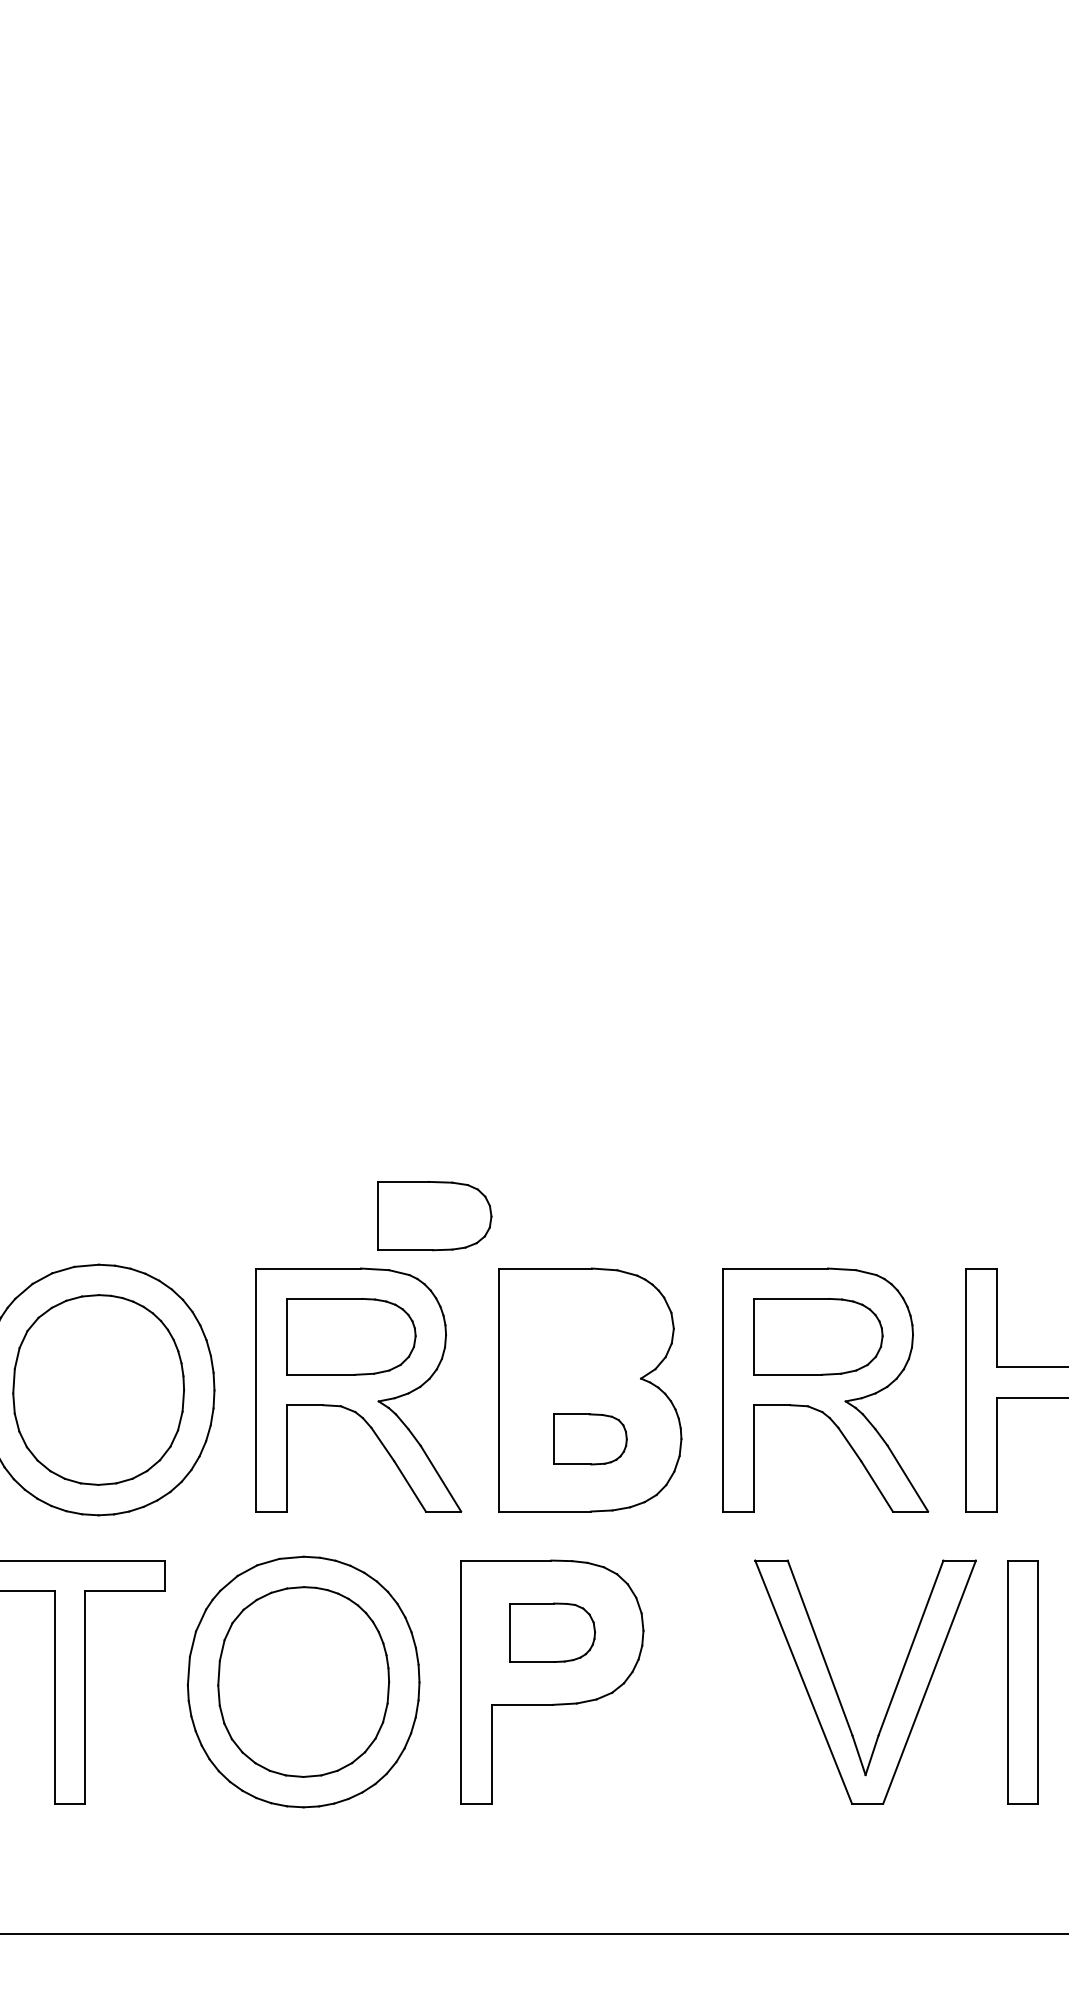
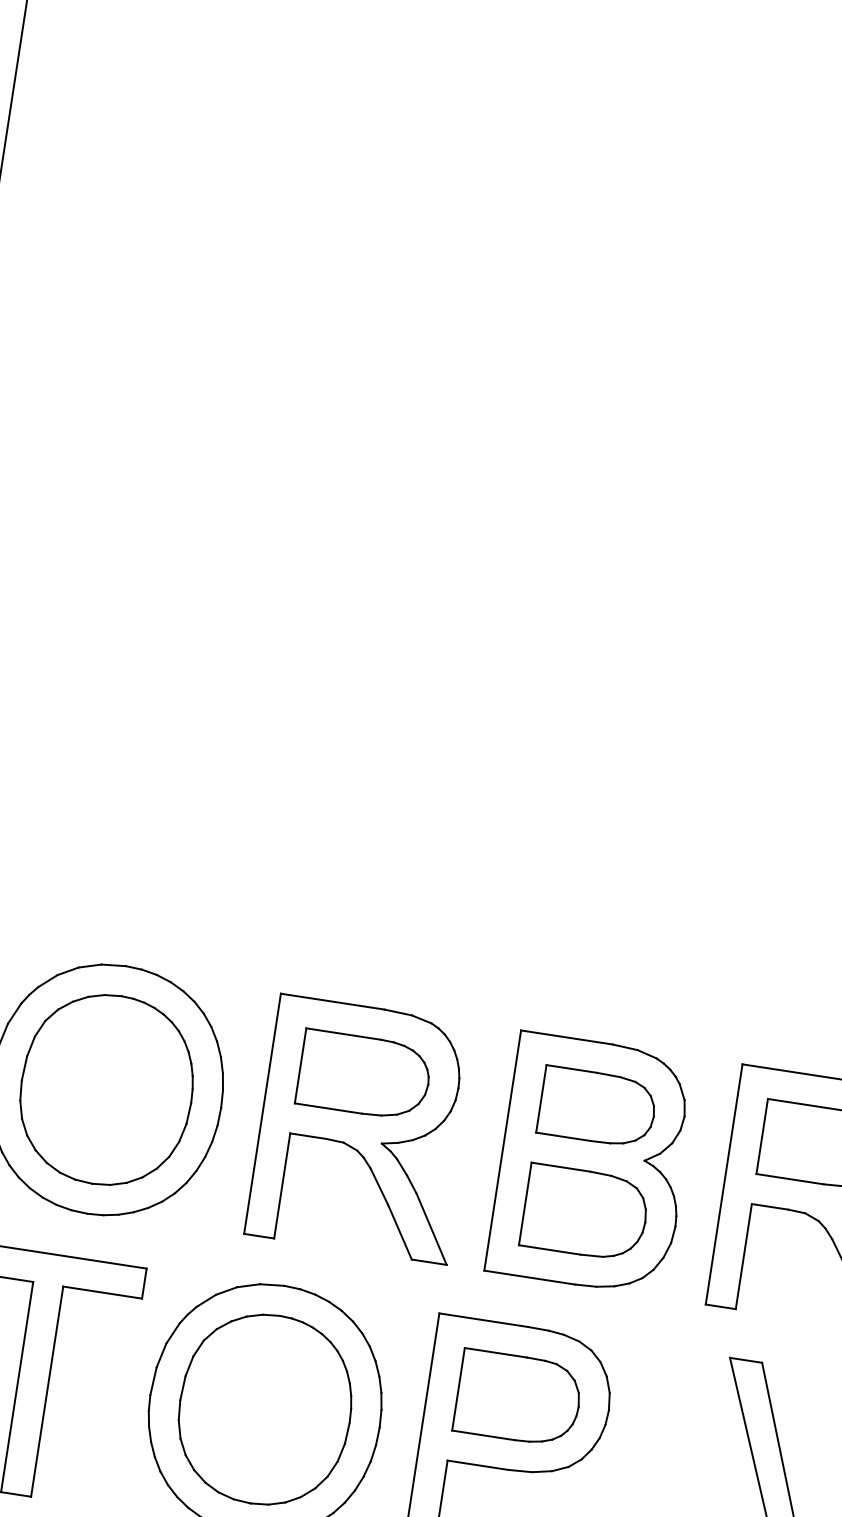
part: (434, 1216) -> (597, 1107), moved
part: (590, 1439) -> (585, 1213), size x1.67
part: (552, 1632) -> (518, 1398), size x1.43

